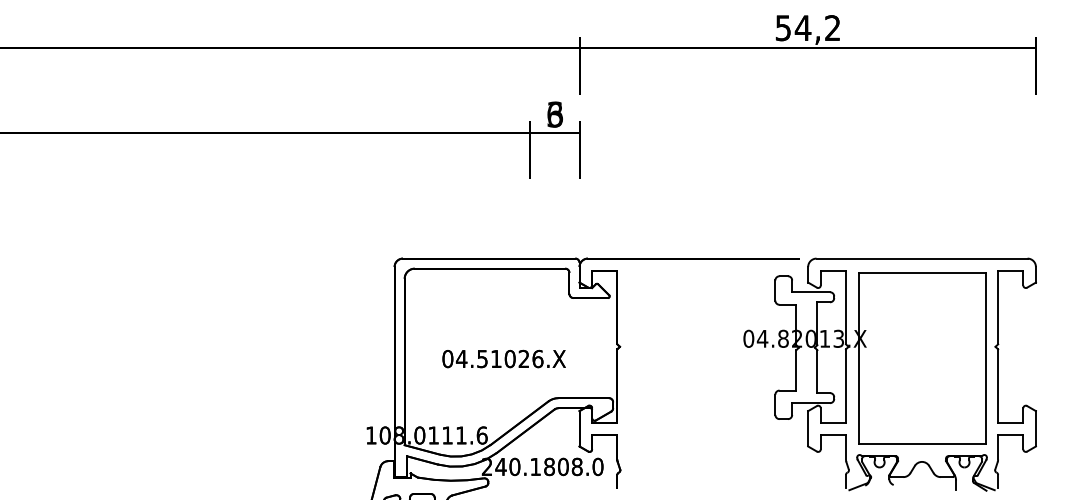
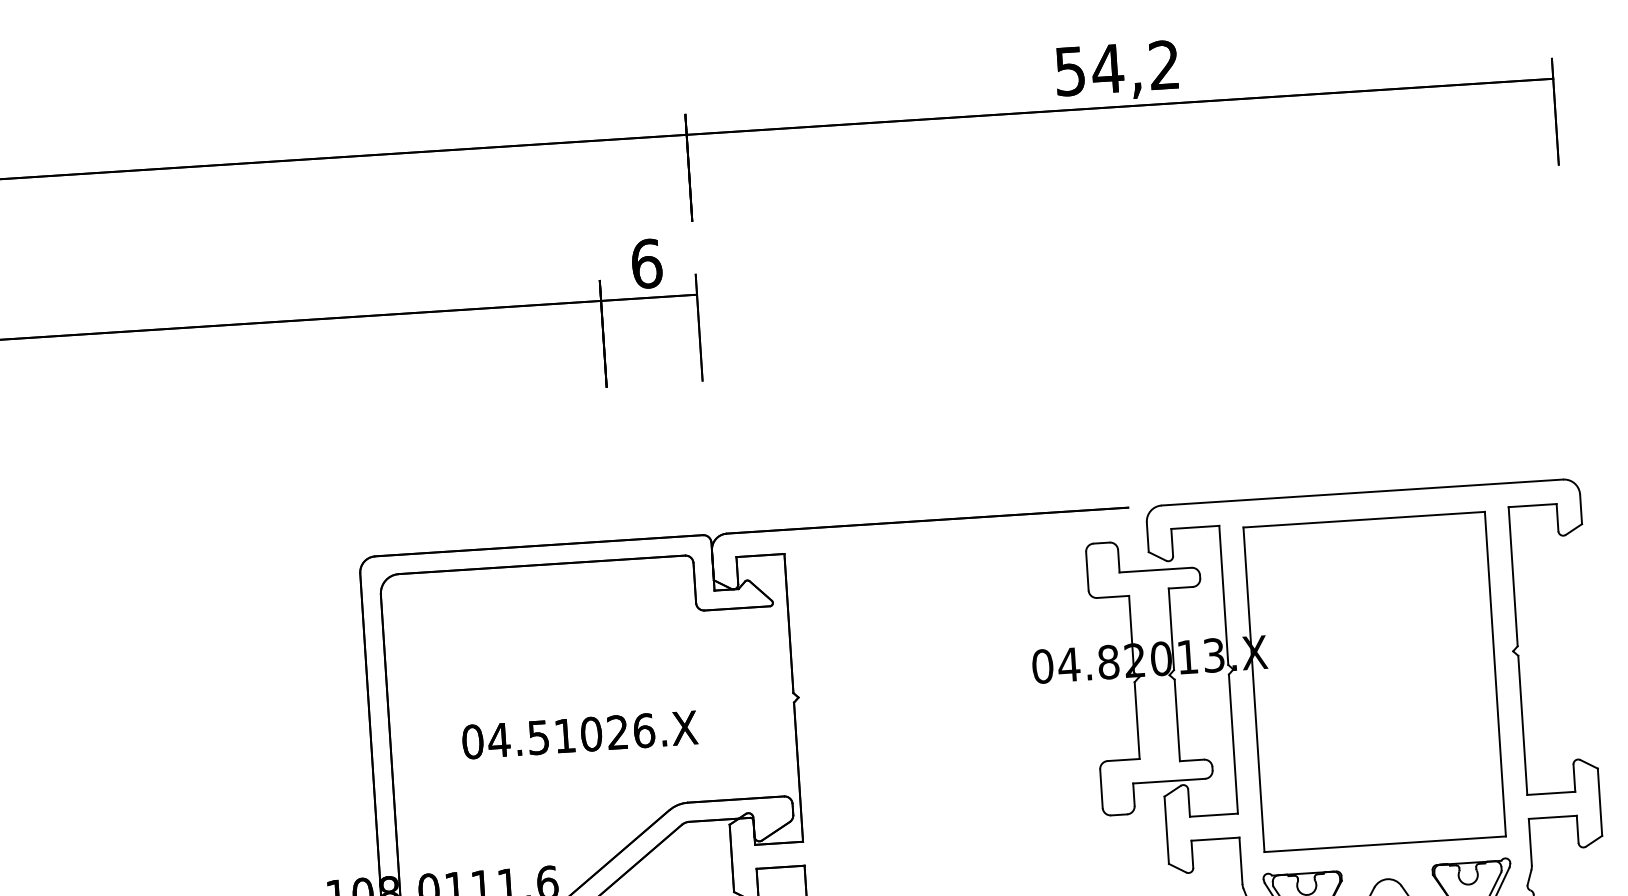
text: (554, 114) -> (645, 263), 3 -> 6

